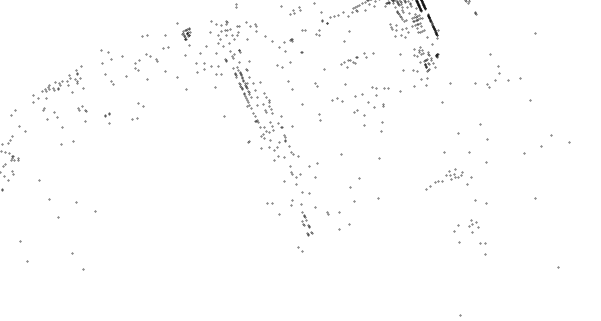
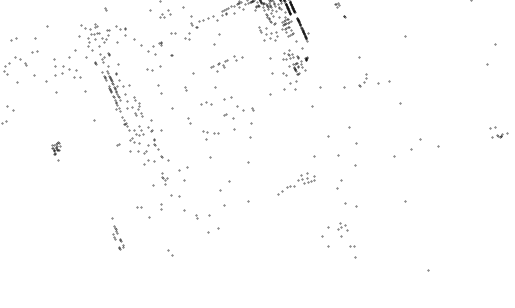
part: (186, 36) -> (55, 150), moved
part: (208, 68) -> (66, 71), moved
part: (493, 76) -> (362, 79), size x0.6
part: (380, 91) -> (210, 135), moved
part: (381, 126) -> (250, 129), size x1.6
part: (295, 175) -> (164, 178), size x0.6
part: (444, 179) -> (296, 183), moved
part: (306, 219) -> (117, 232), moved
part: (456, 228) -> (325, 231), size x1.6

